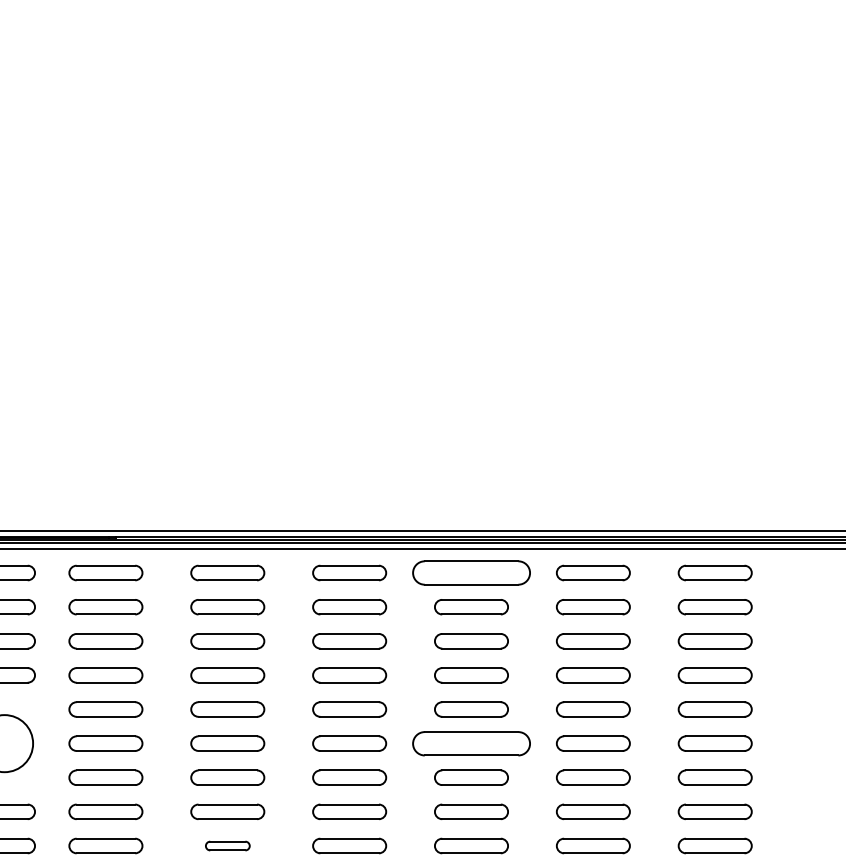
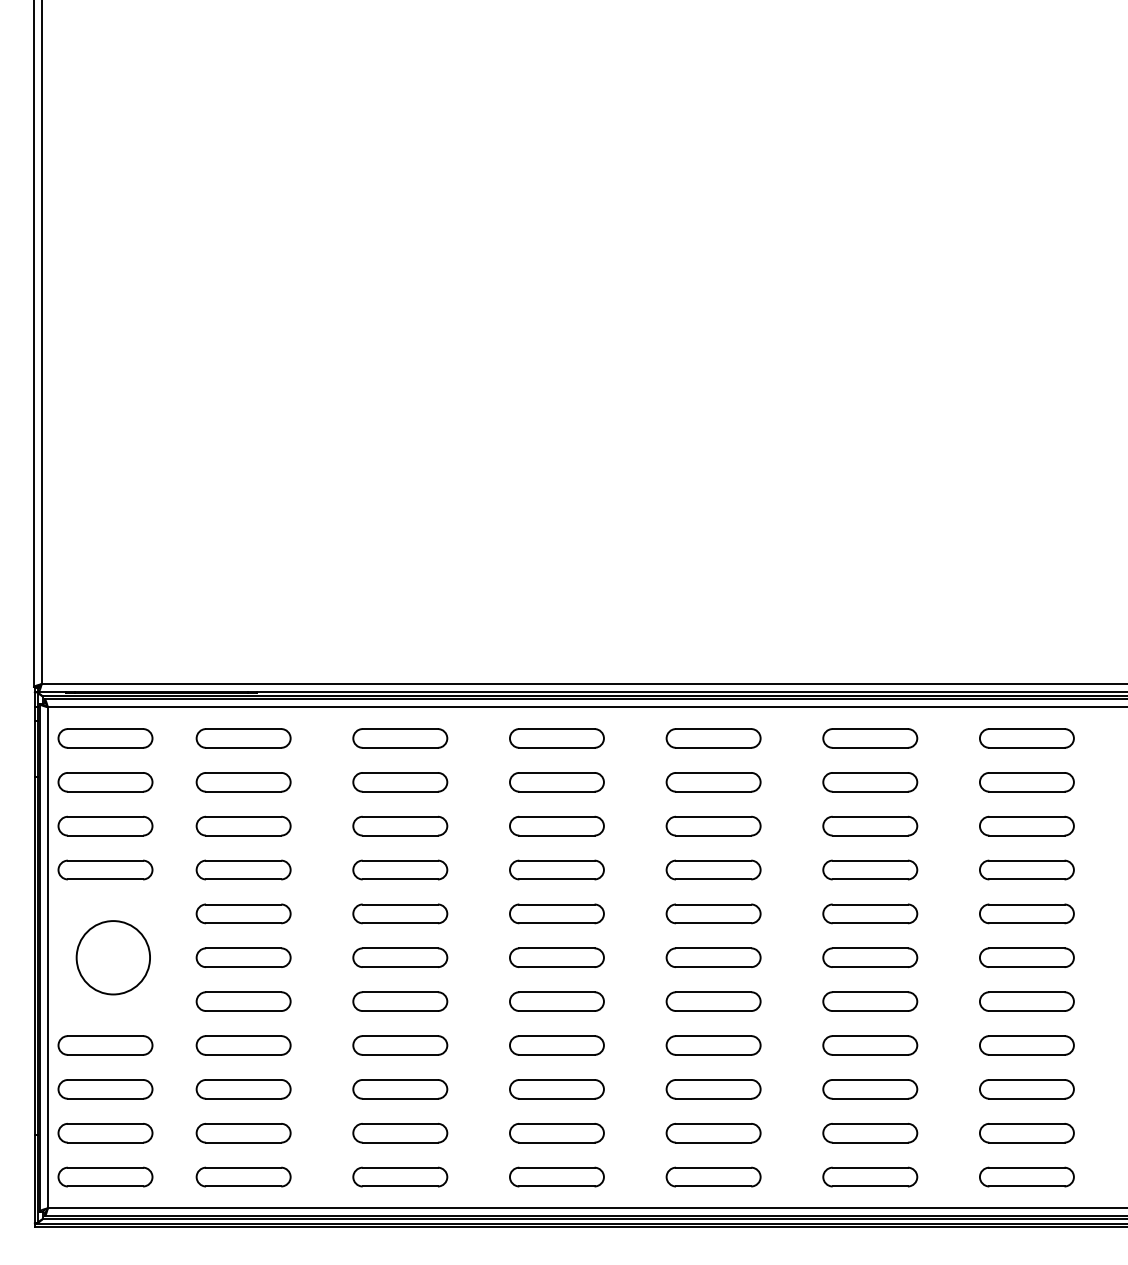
part: (471, 573) -> (713, 738), size x0.62
part: (471, 743) -> (713, 957), size x0.62
part: (227, 846) -> (400, 1089), size x1.67

